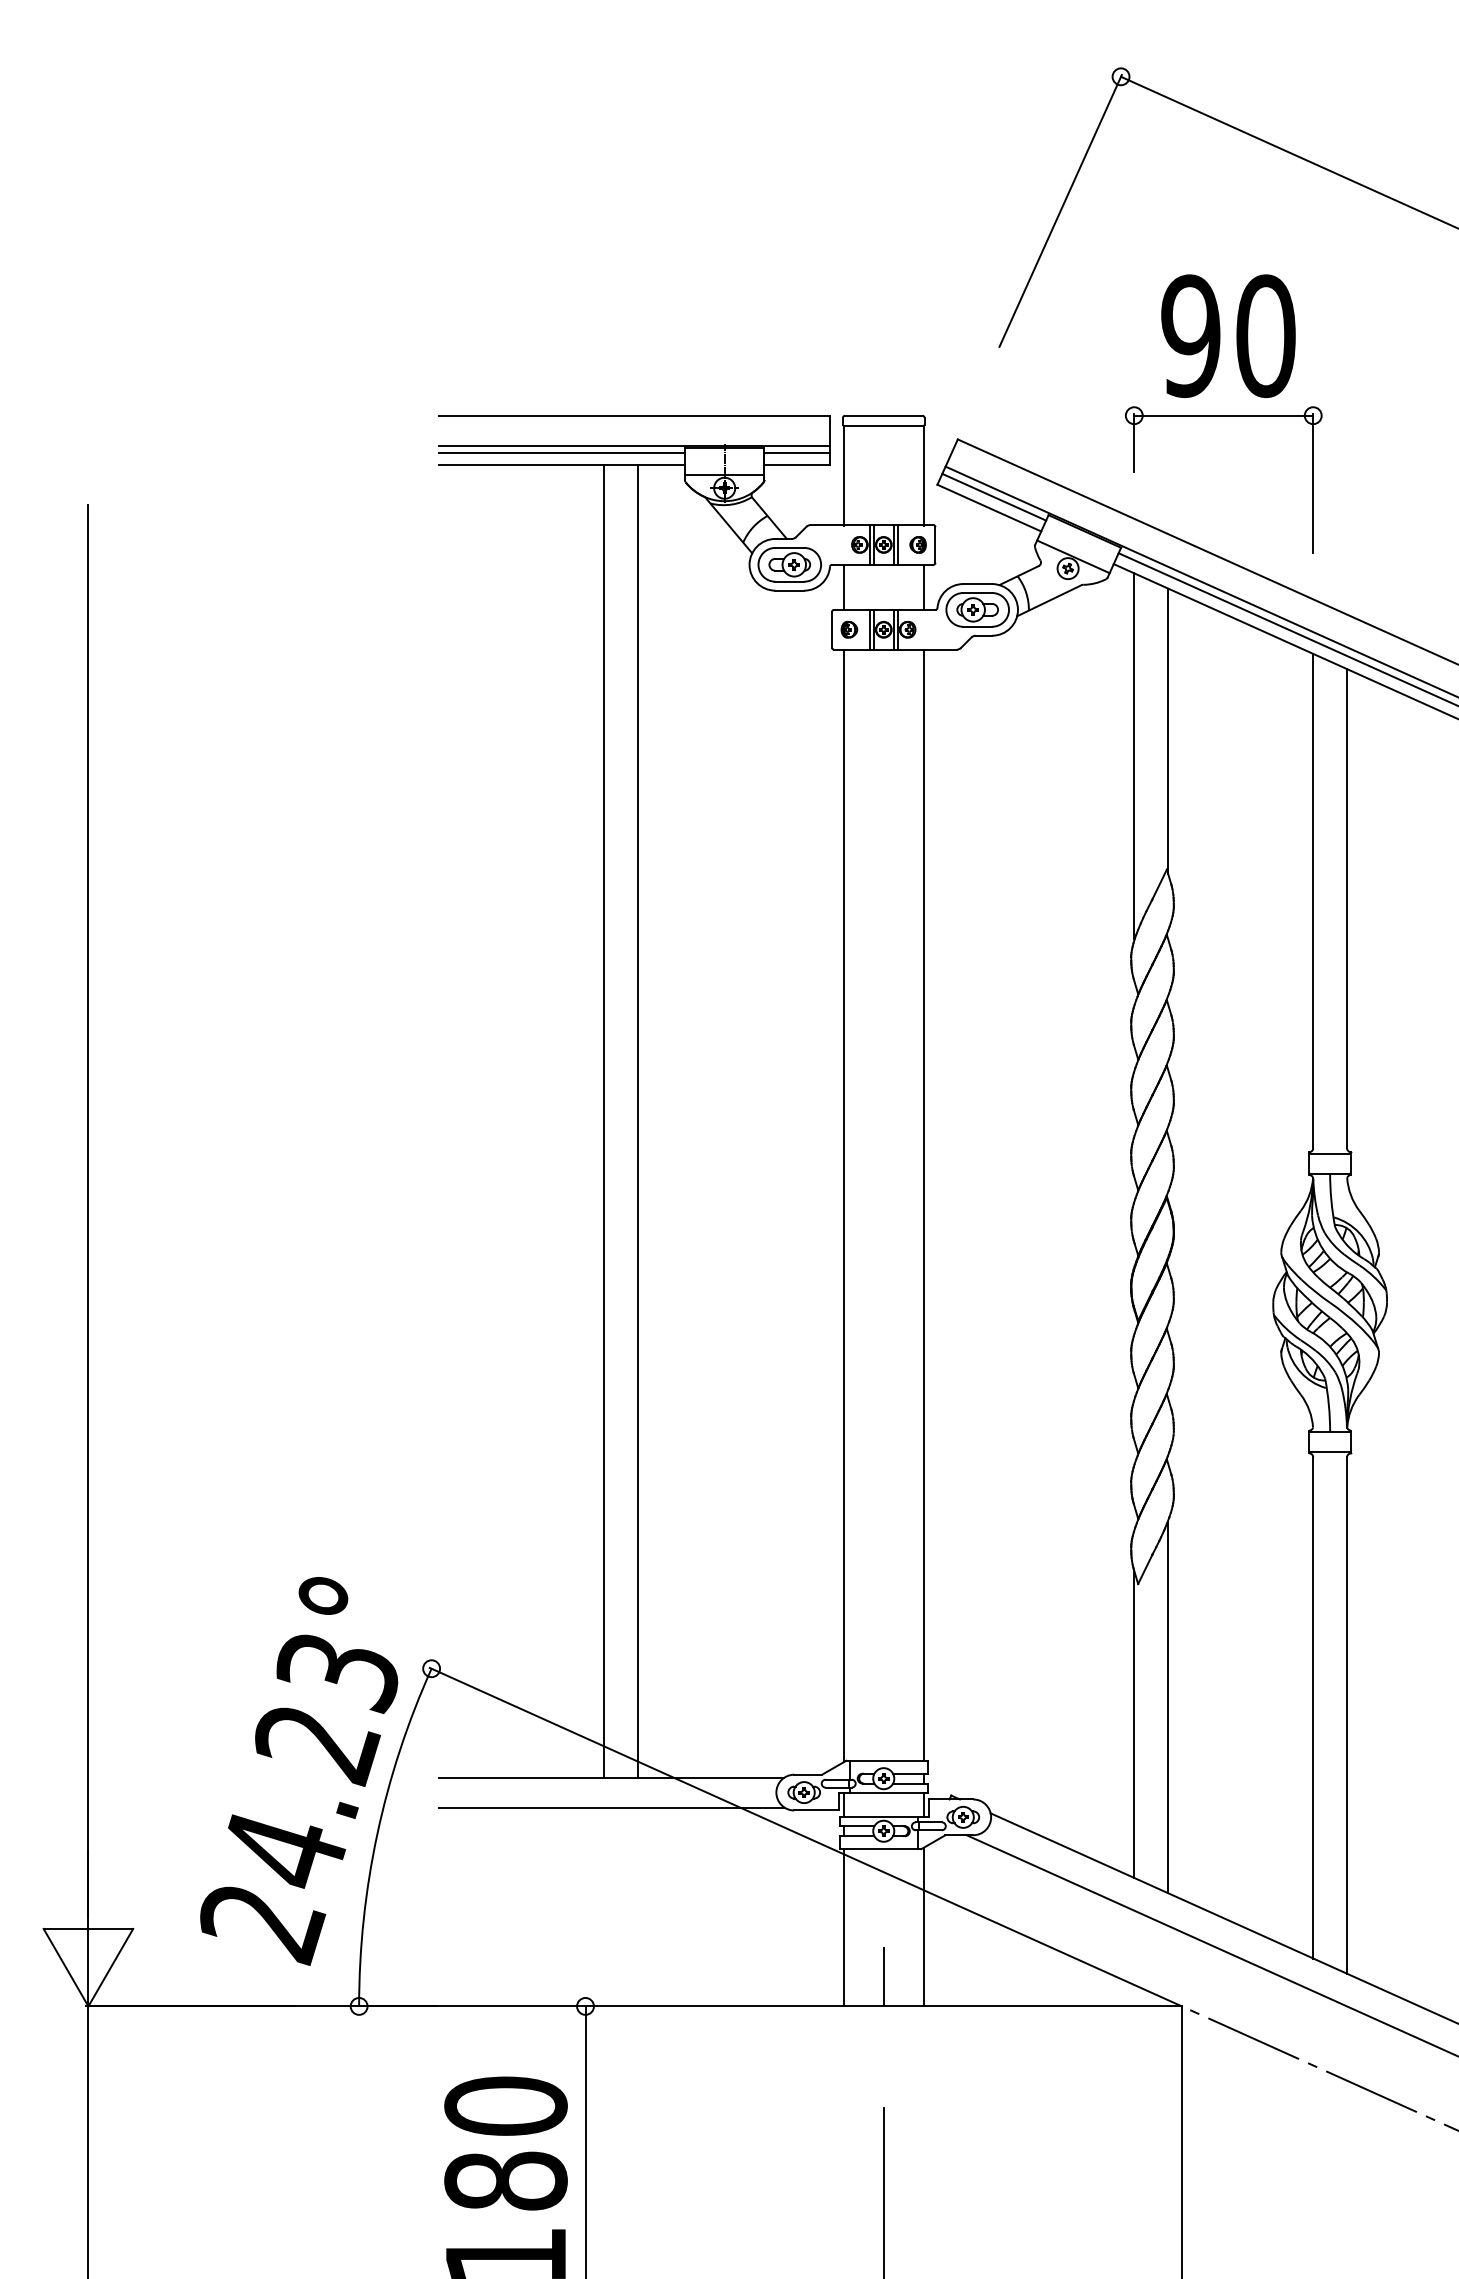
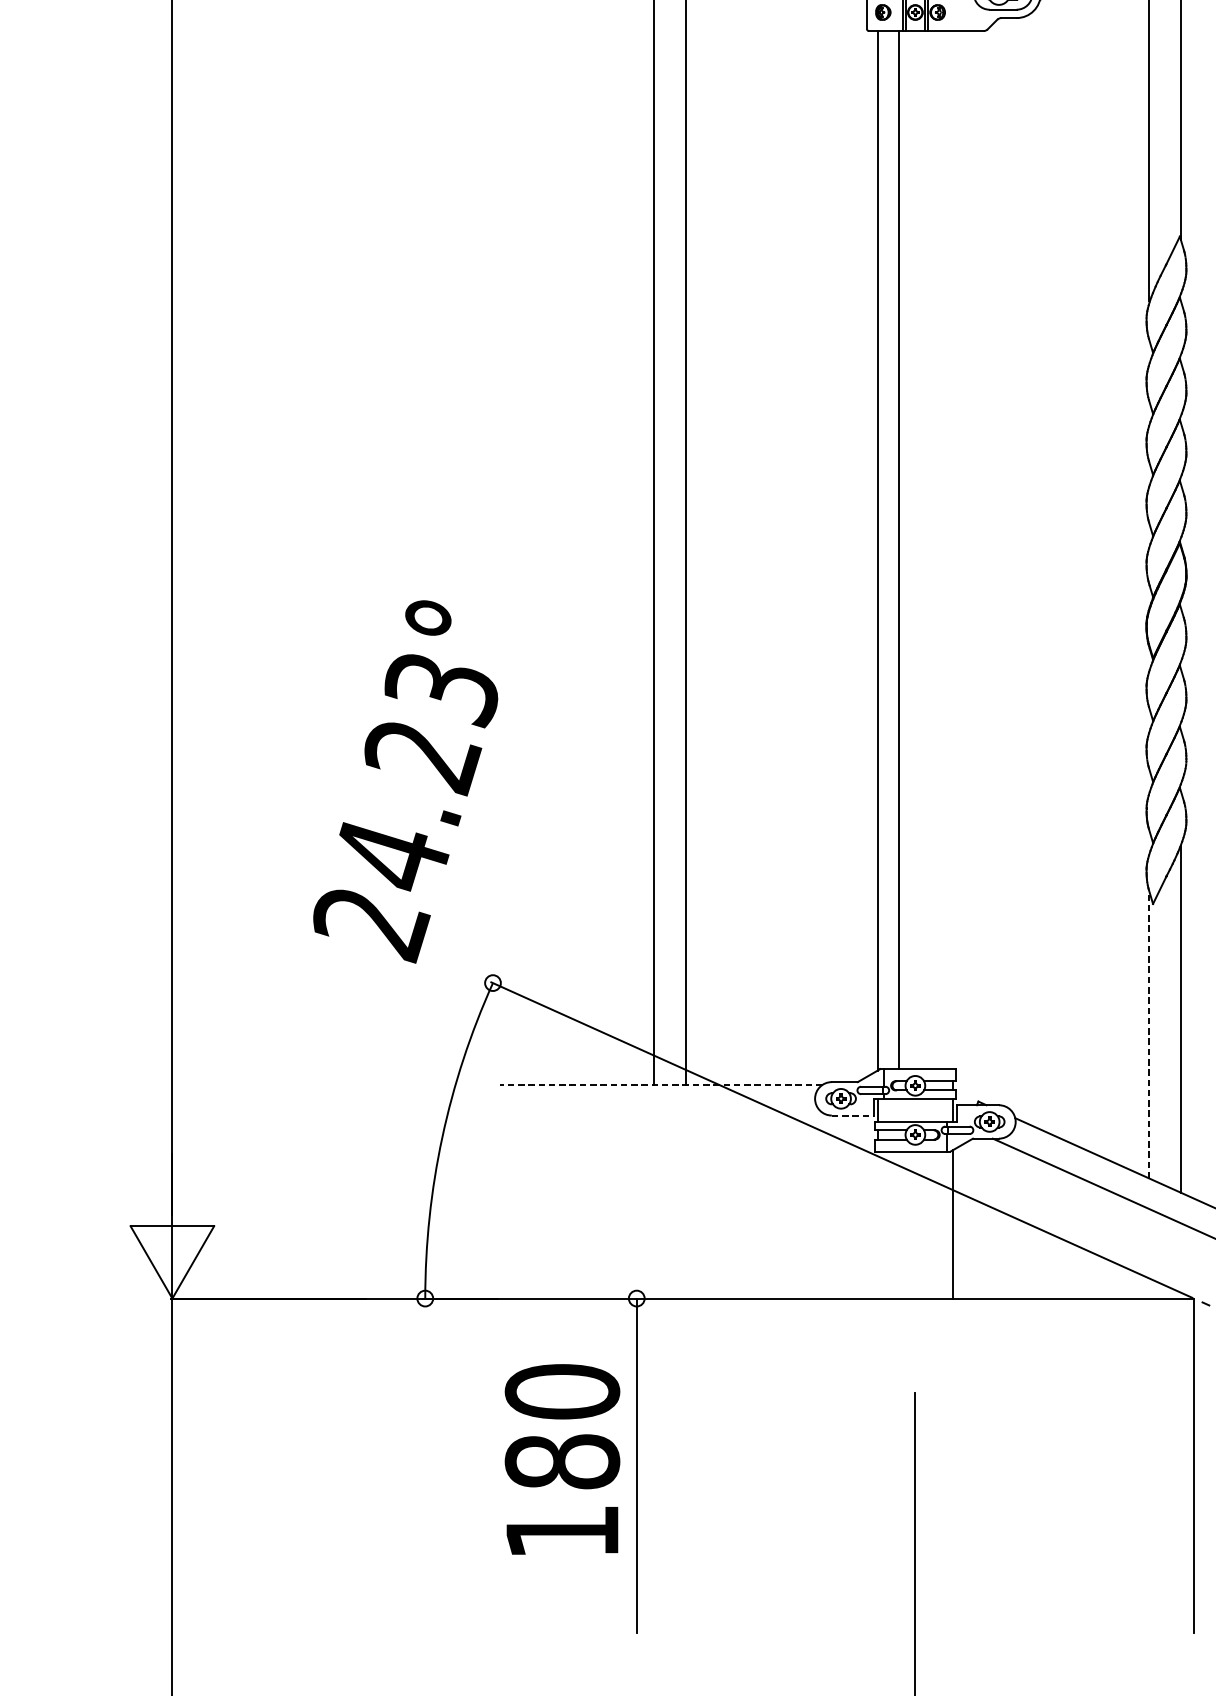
line: (924, 1204) -> (899, 549), moved
line: (1134, 1723) -> (1149, 1034), solid -> dashed
text: (299, 1771) -> (406, 782), moved
line: (611, 1777) -> (661, 1084), solid -> dashed
line: (611, 1807) -> (661, 1112), removed
line: (817, 1810) -> (853, 1115), solid -> dashed
line: (843, 1927) -> (877, 1224), removed
line: (883, 1976) -> (915, 1270), removed

